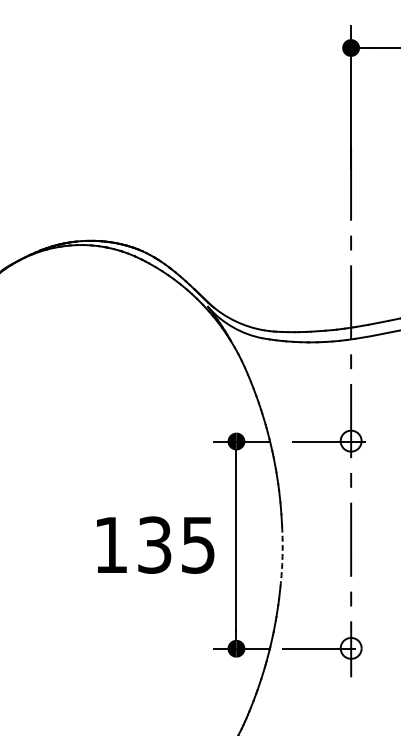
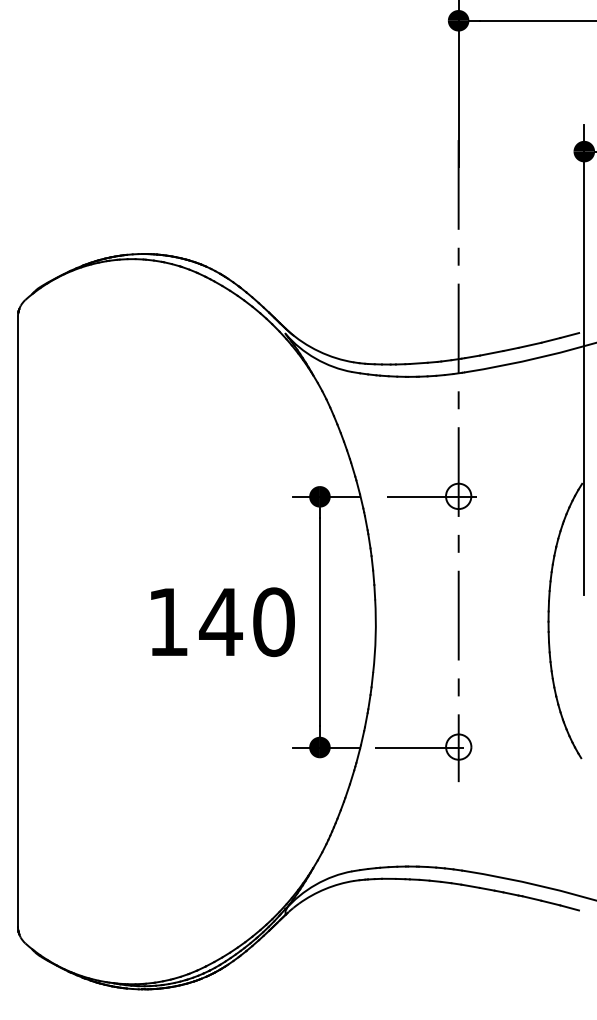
text: (175, 545) -> (246, 622), 135 -> 140
arc: (282, 556) -> (375, 636), dashed -> solid

